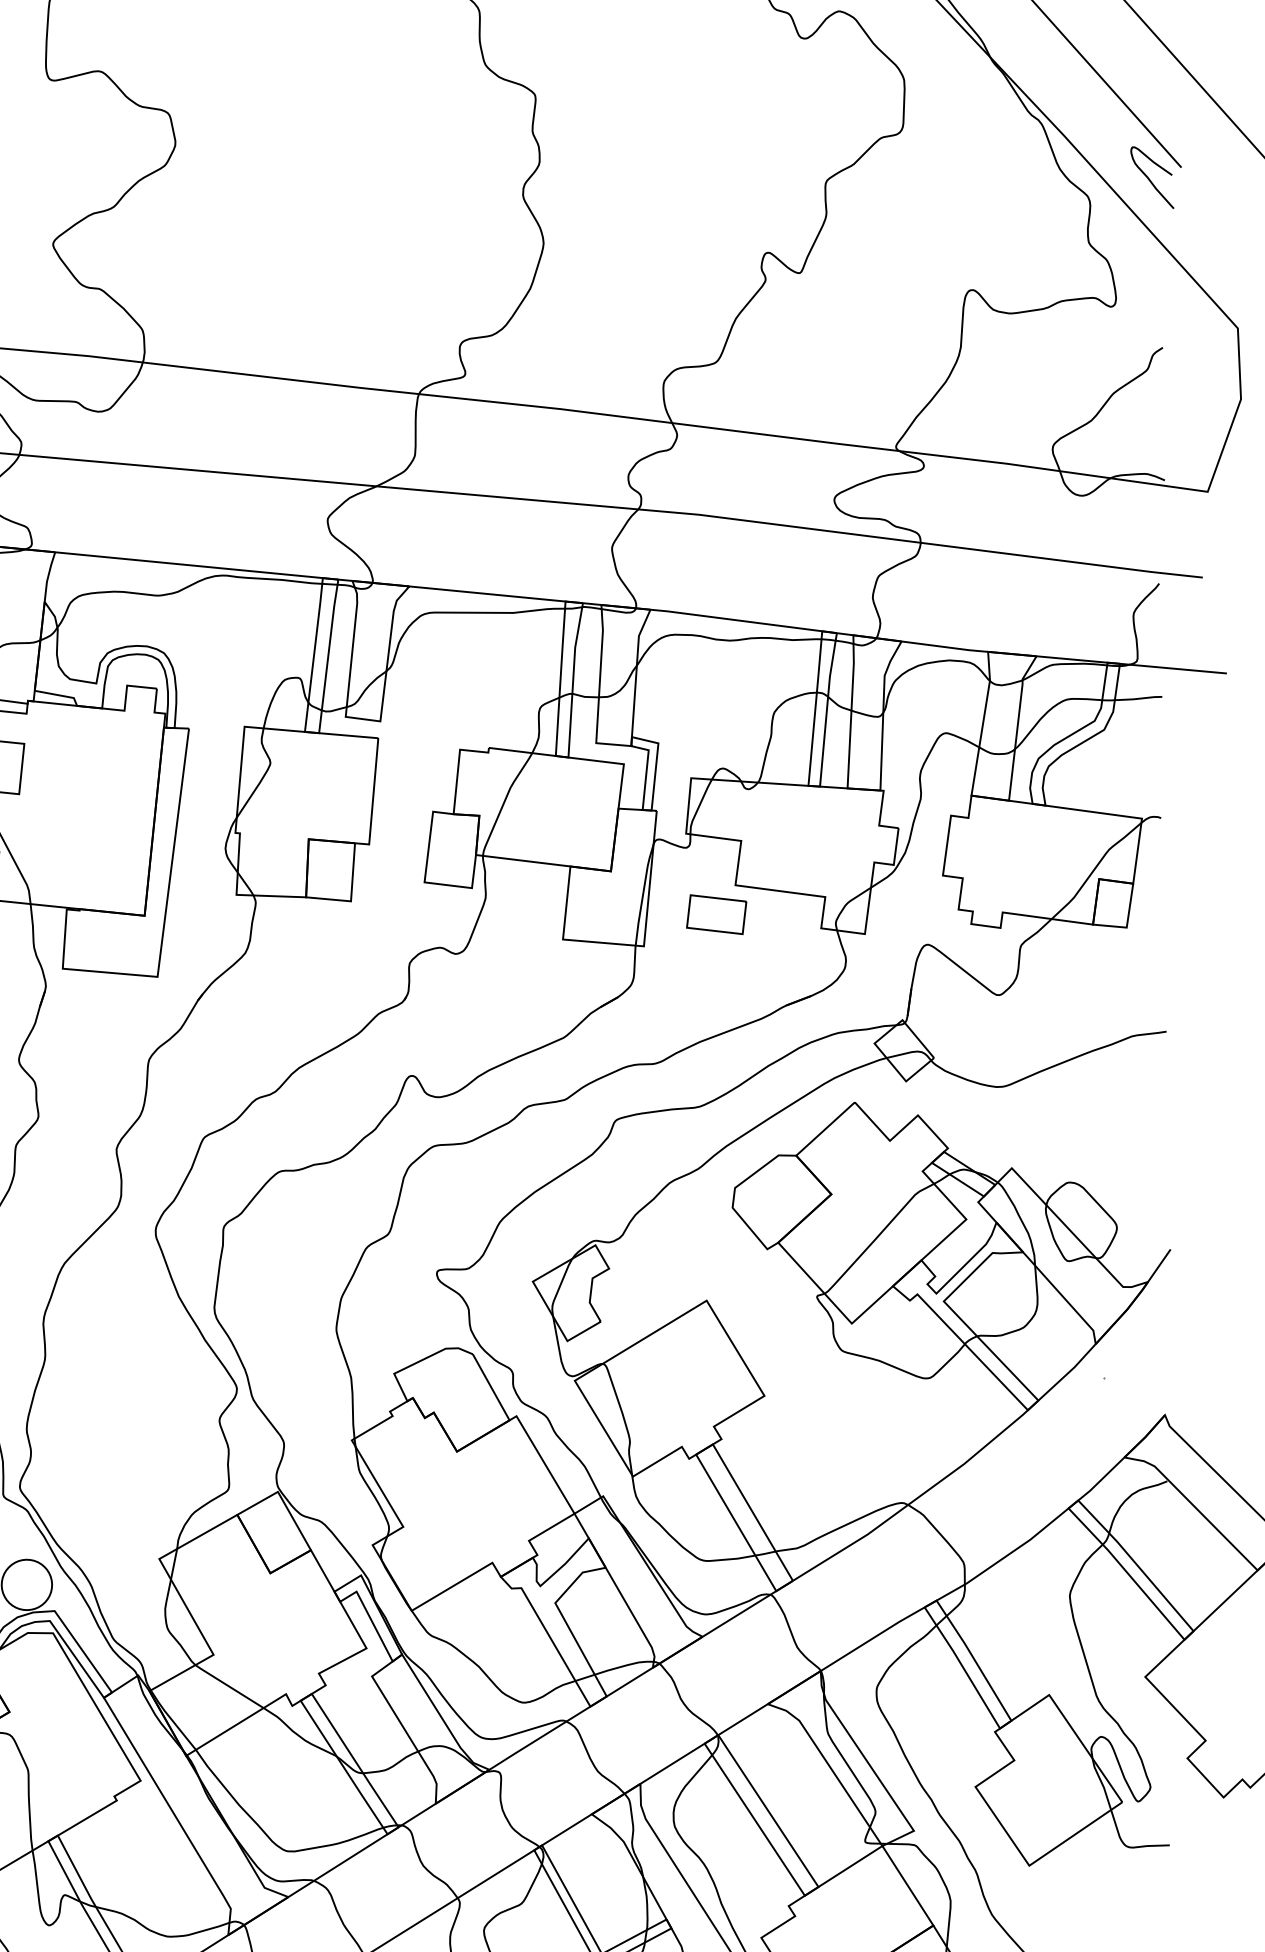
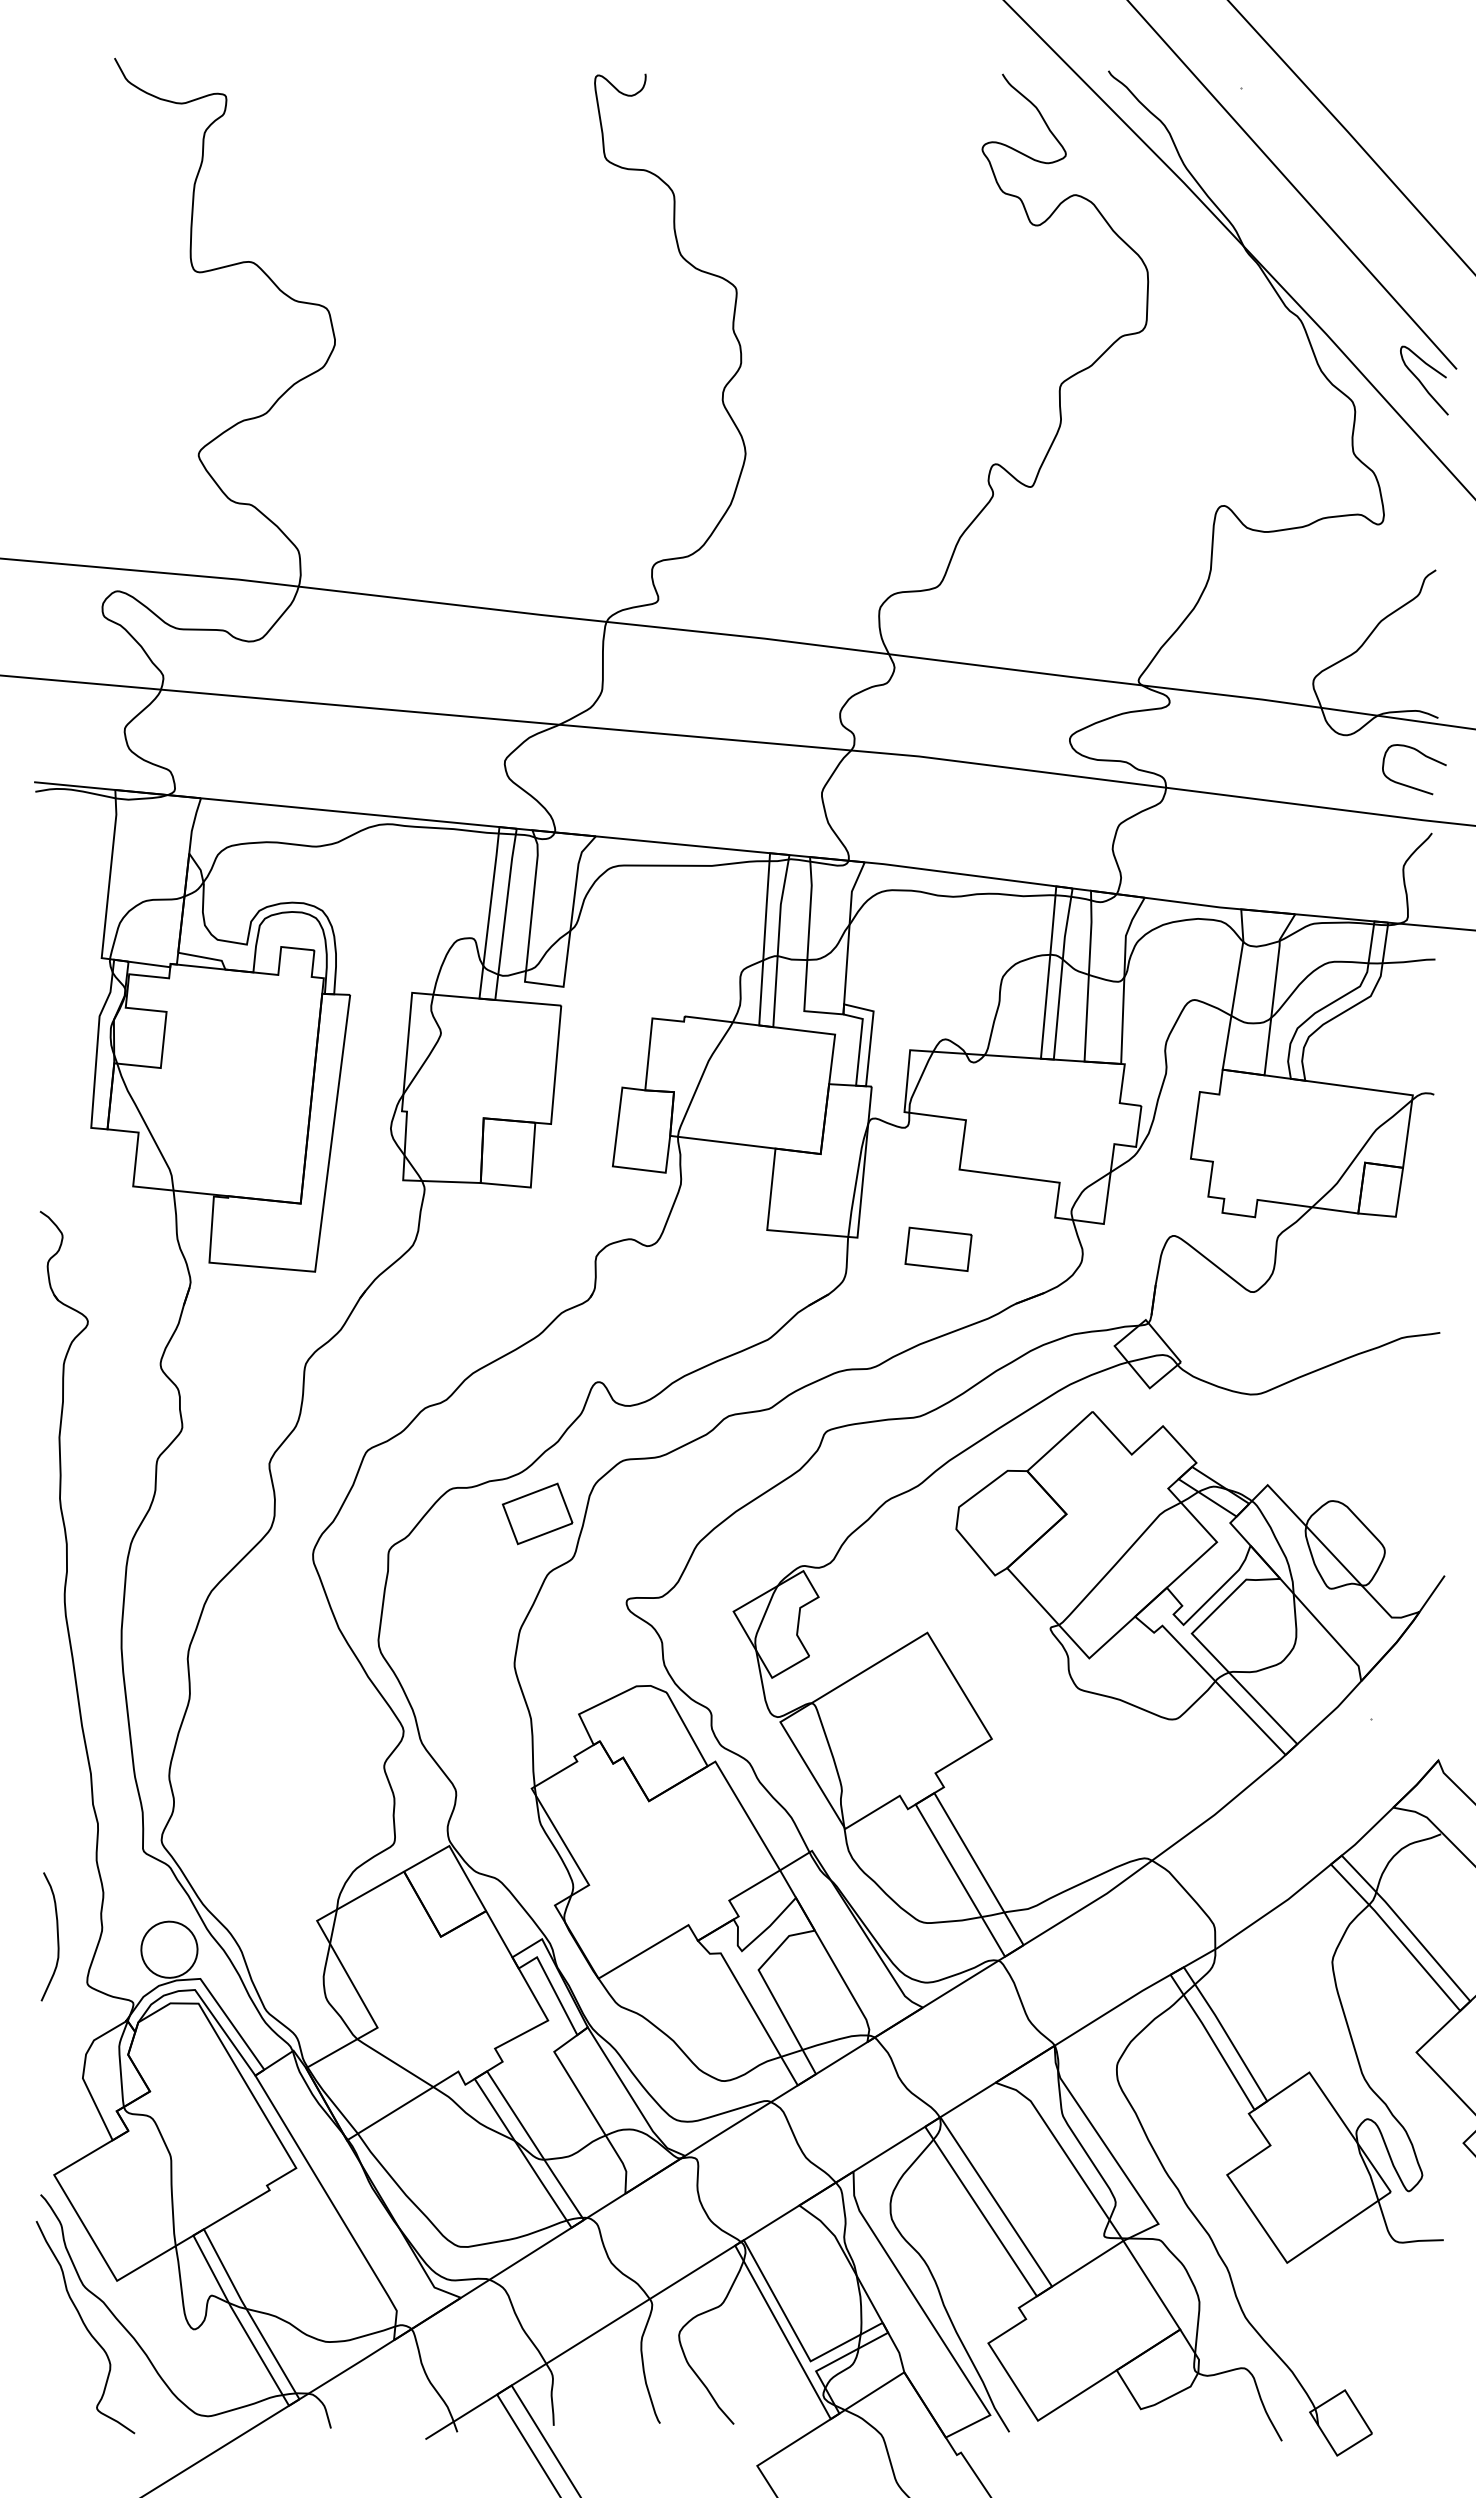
curve: (1152, 514) -> (1424, 756), added
part: (716, 913) -> (938, 1248), moved
part: (356, 1193) -> (537, 1513), added

